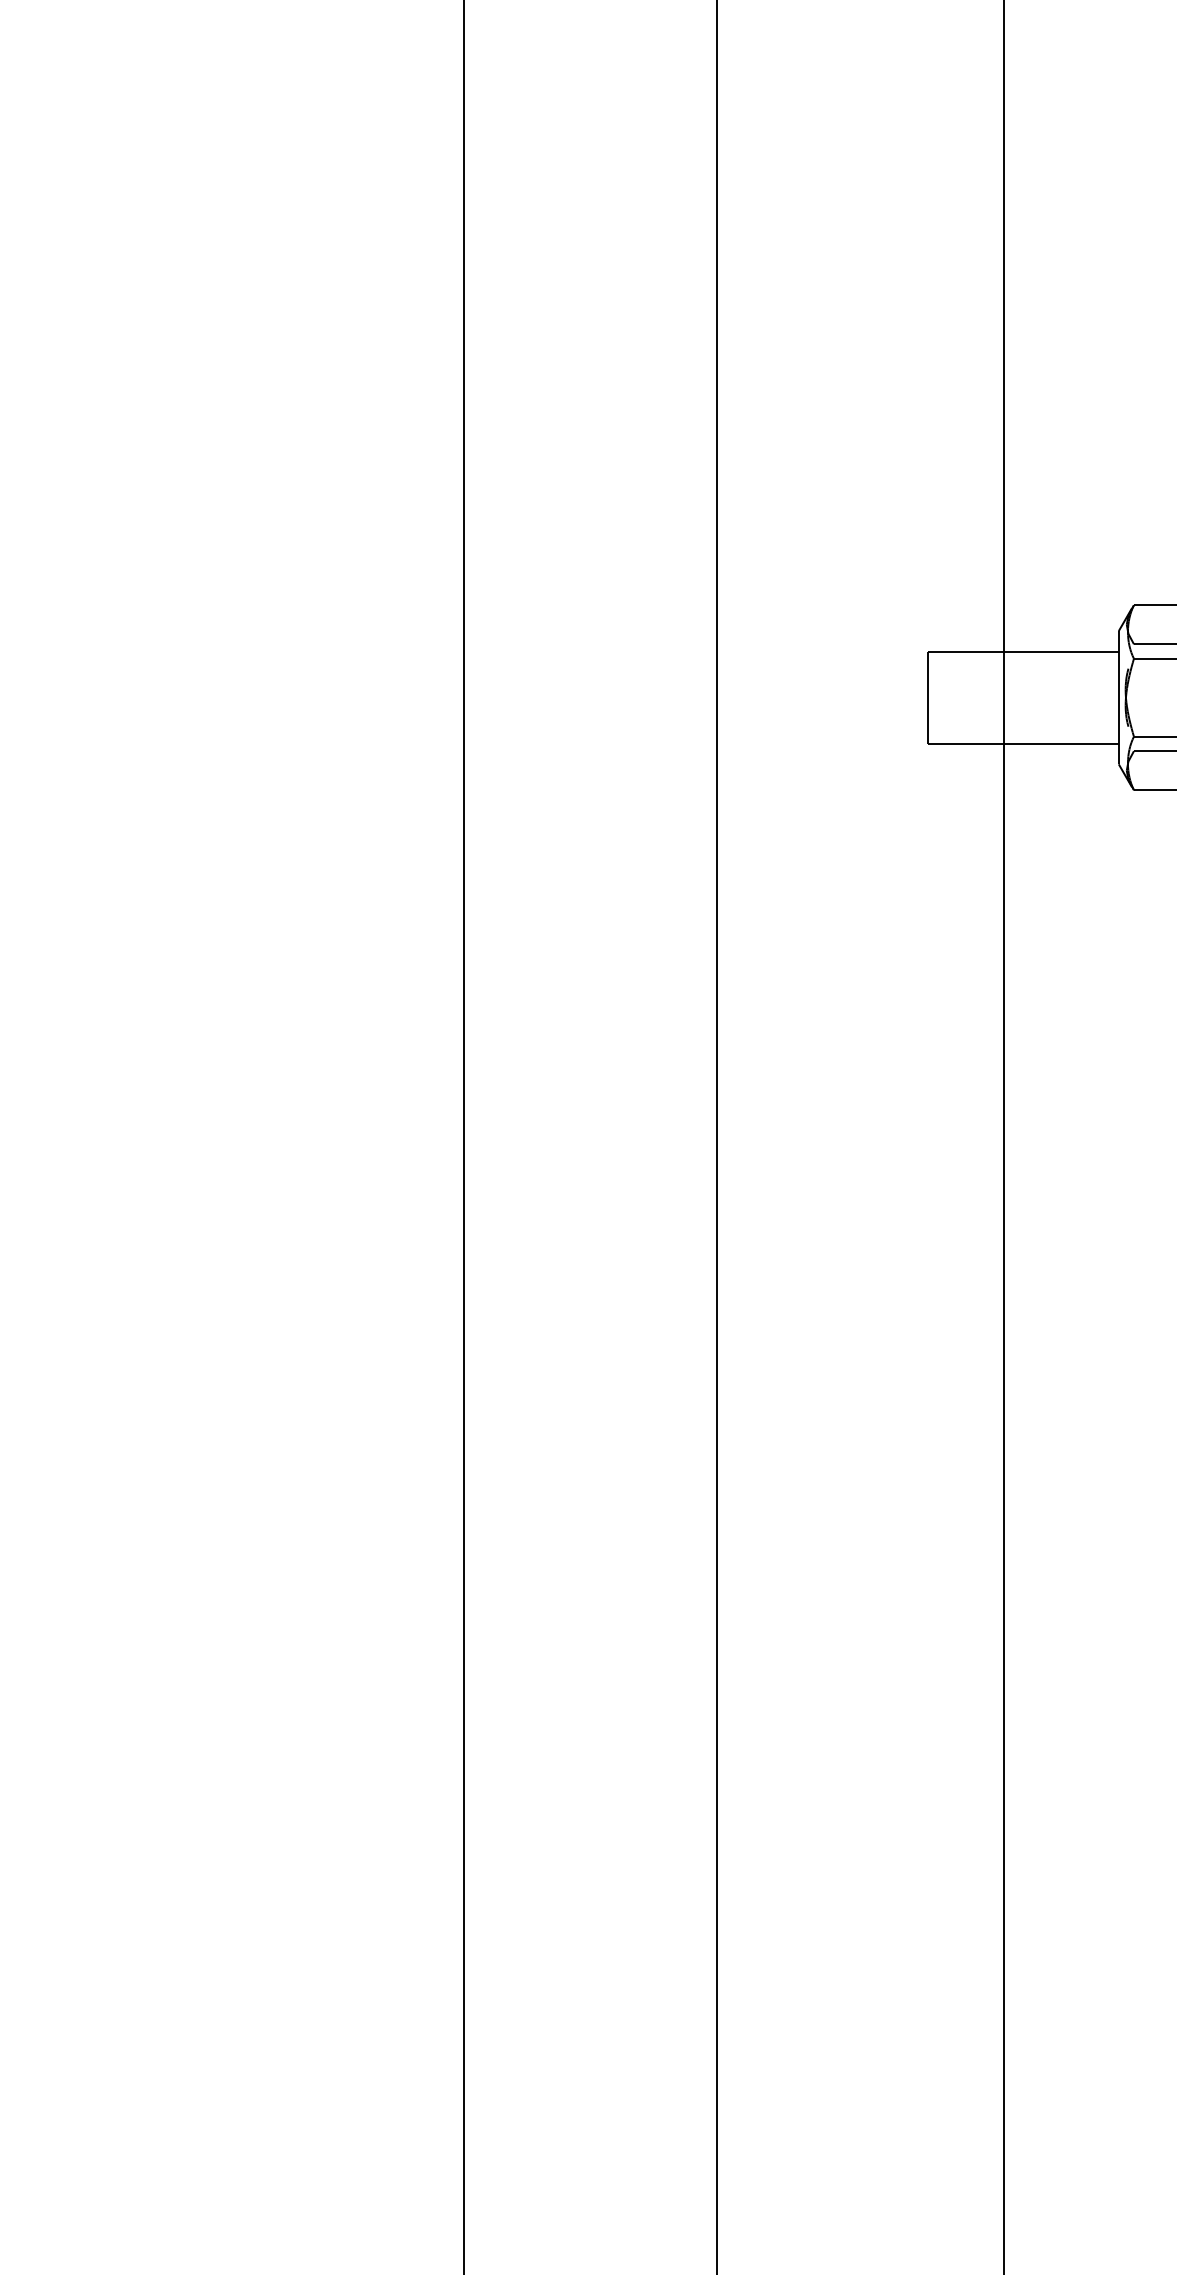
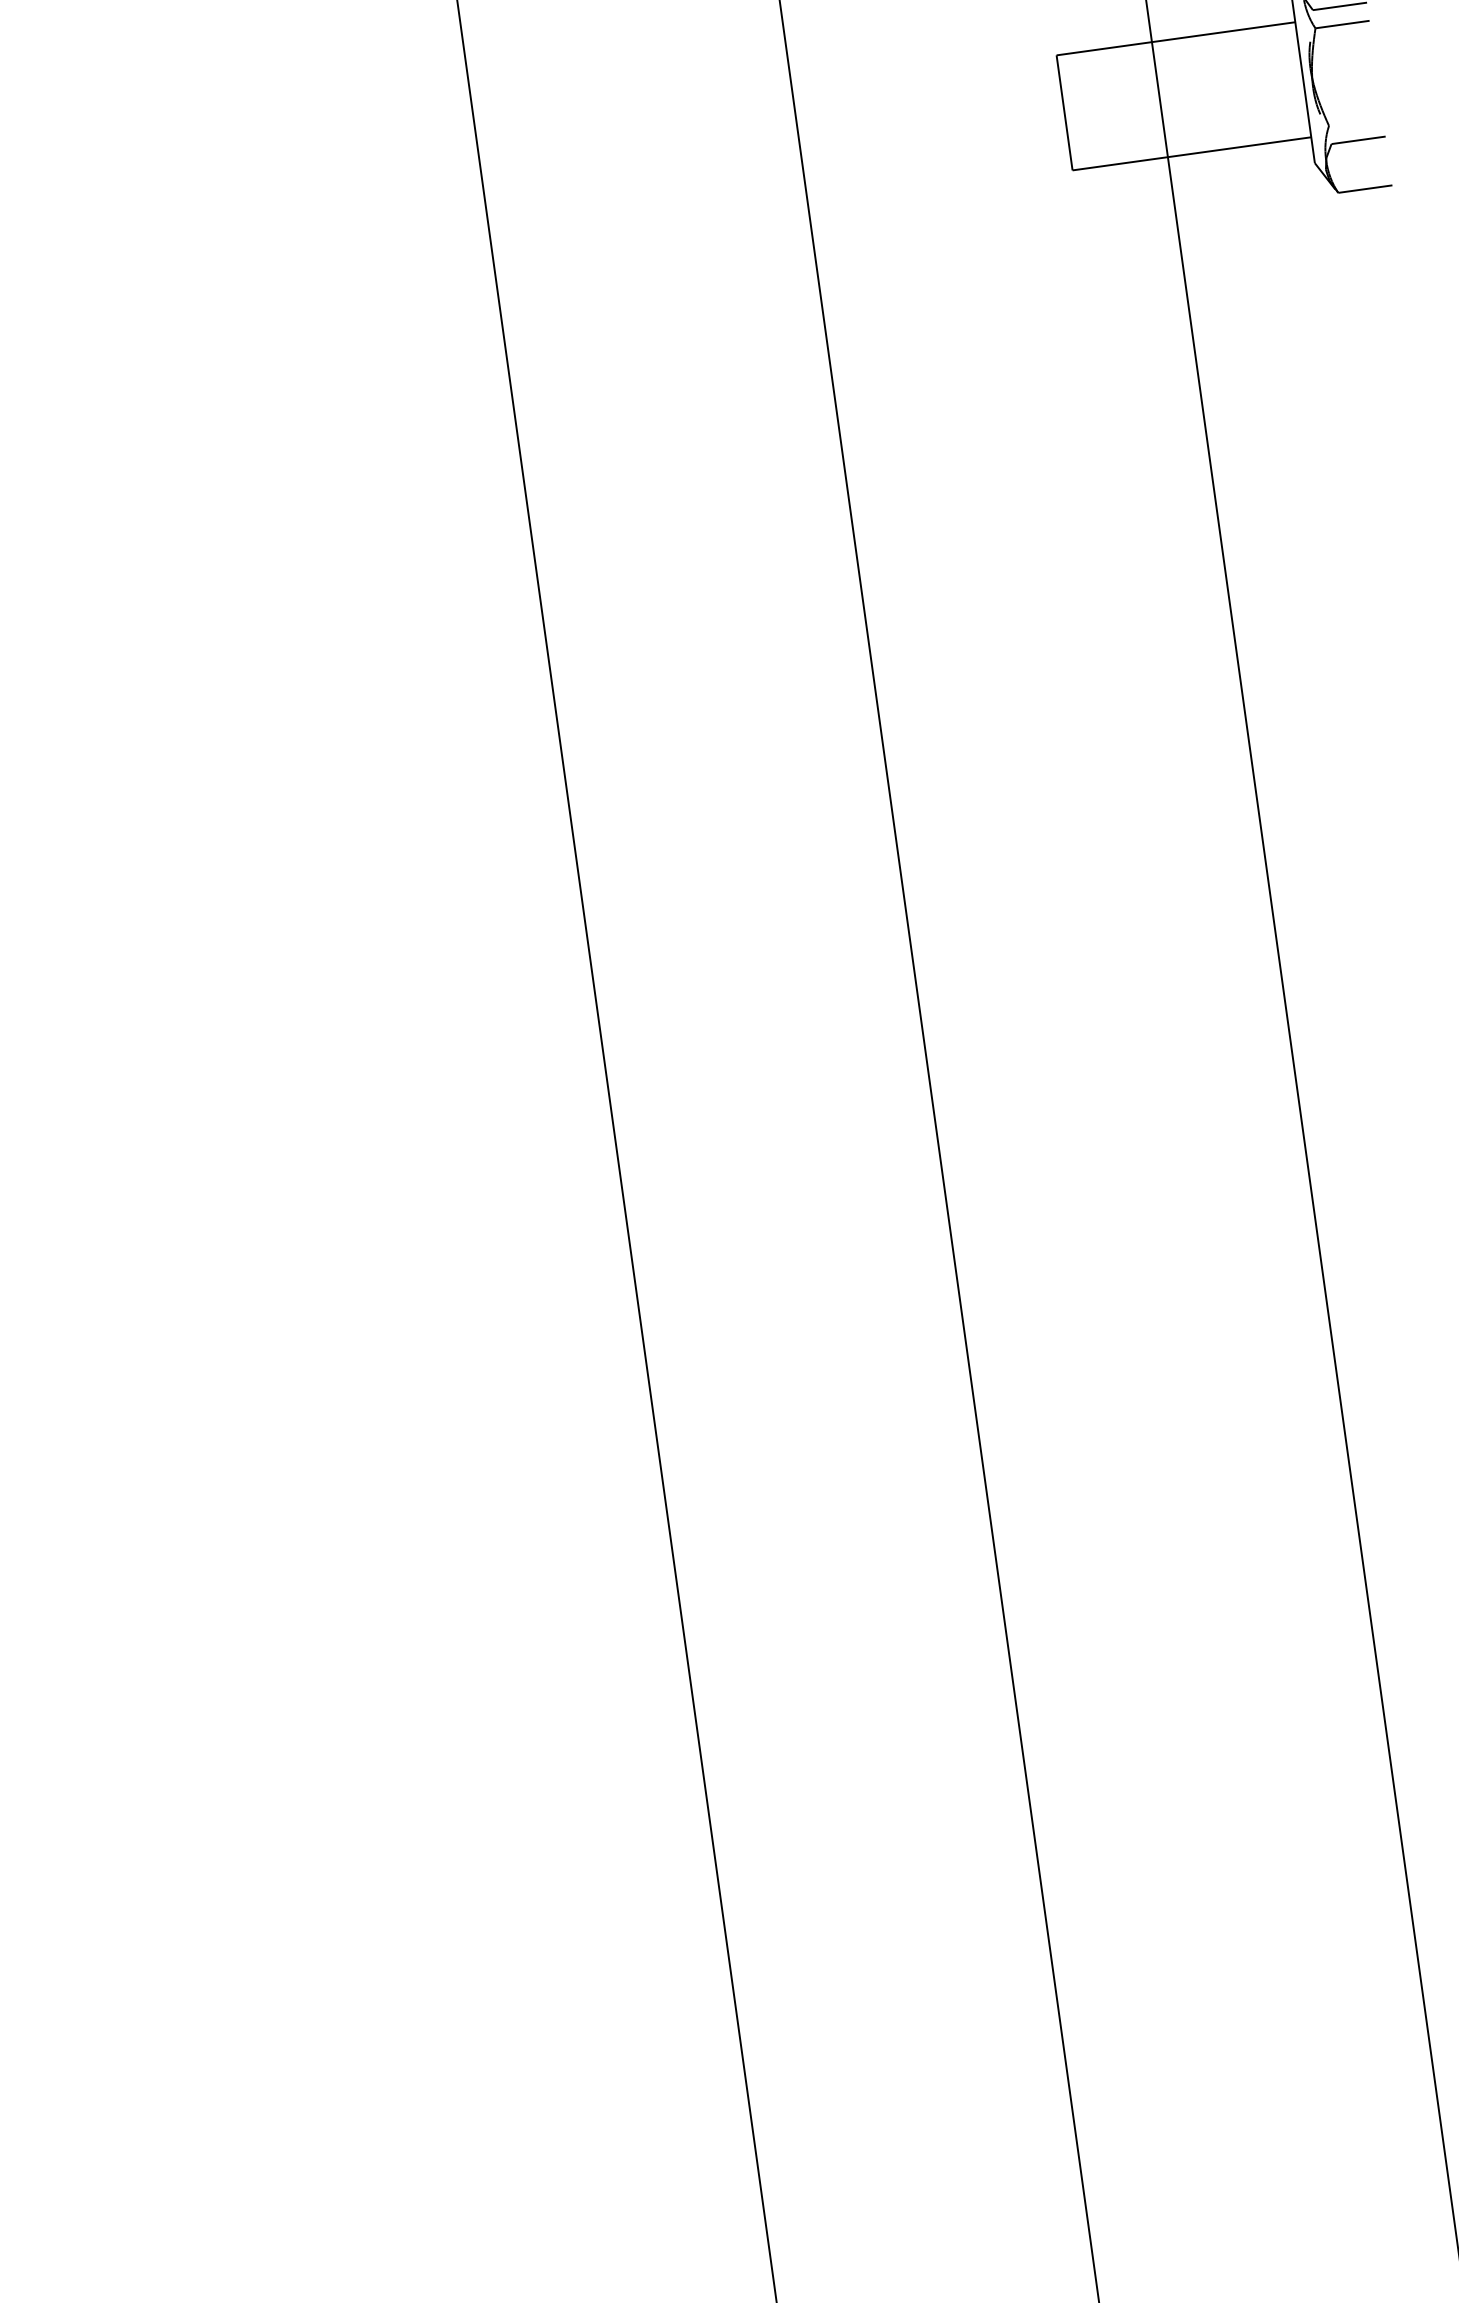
line: (1155, 736) -> (1355, 121), removed

